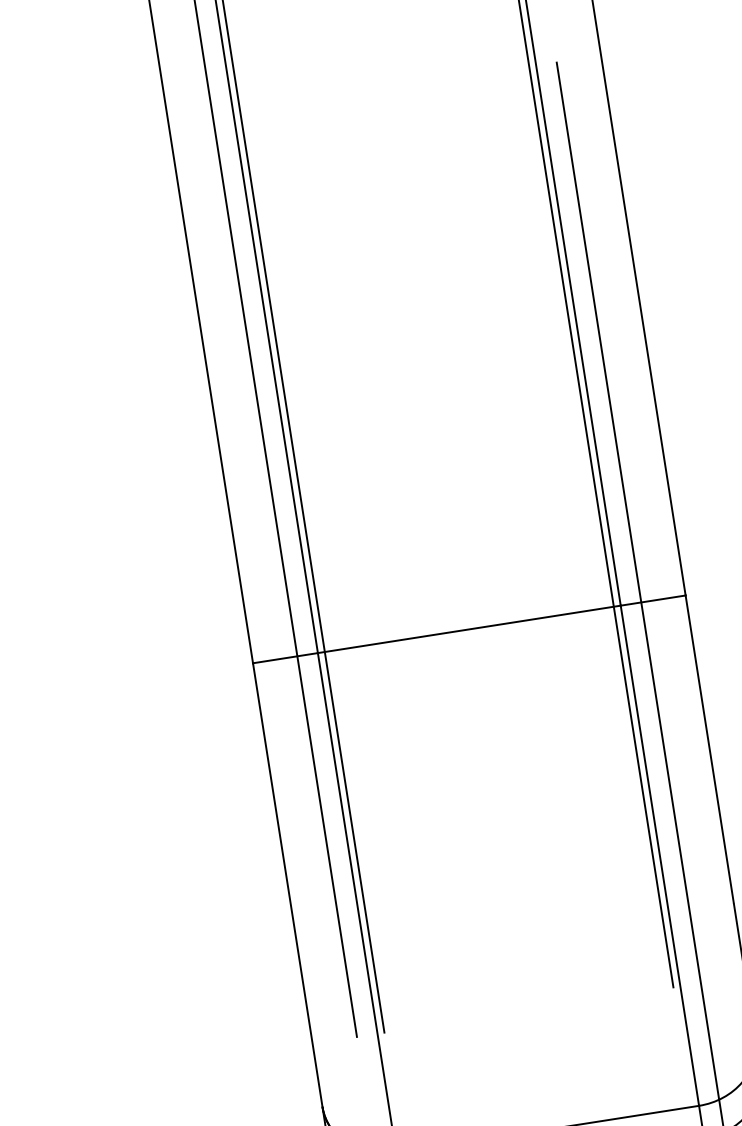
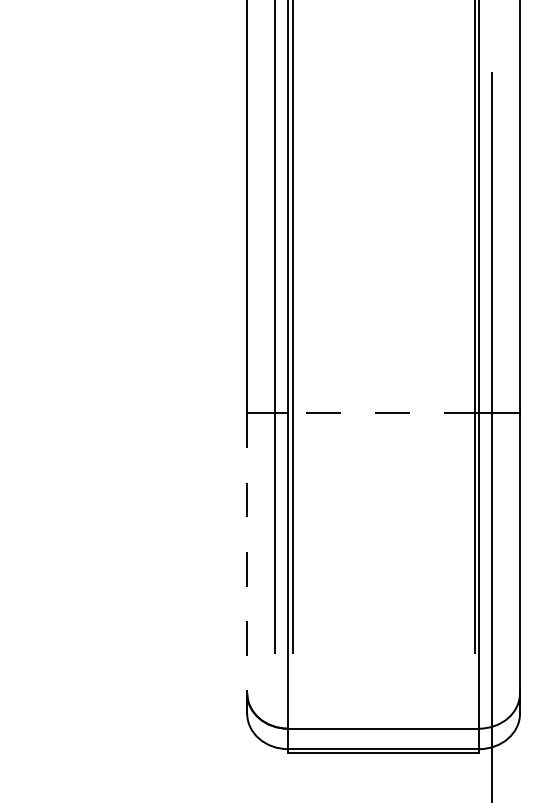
line: (469, 629) -> (383, 413), solid -> dashed
line: (288, 885) -> (247, 553), solid -> dashed

